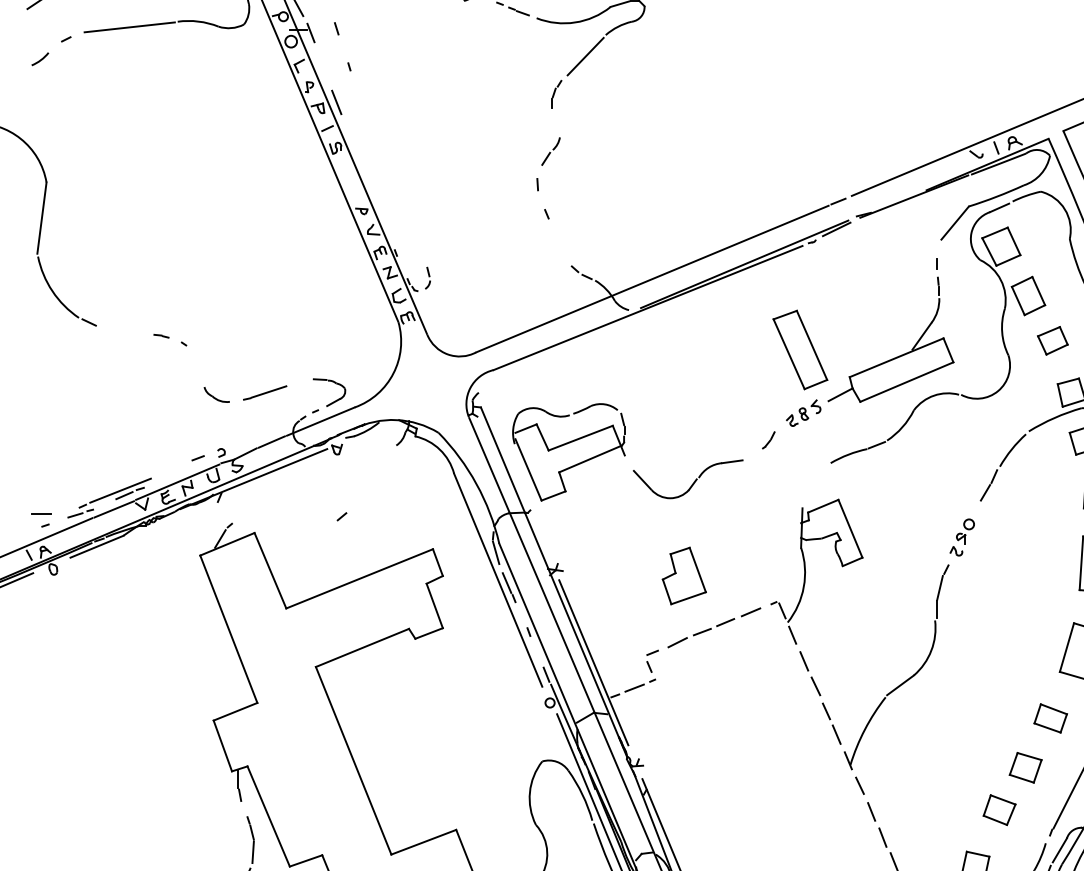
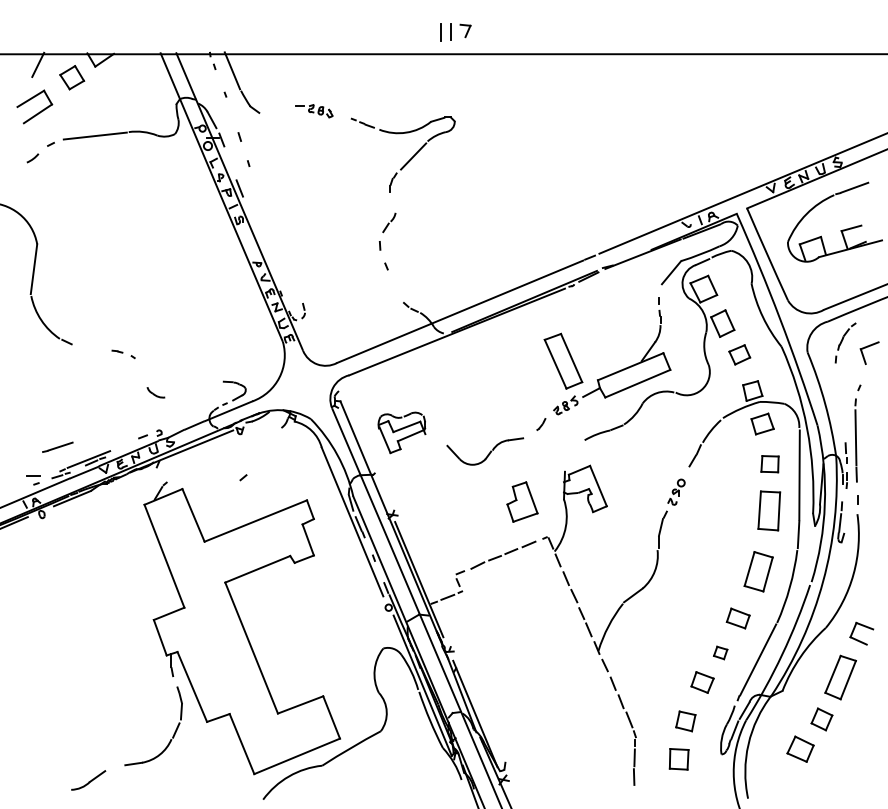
line: (264, 391) -> (57, 446), moved
part: (568, 452) -> (401, 432), size x0.6
part: (684, 575) -> (522, 501), moved
part: (1025, 767) -> (720, 652), size x0.6

